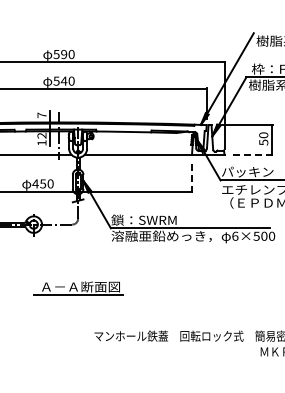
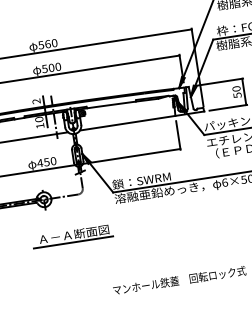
text: (64, 54) -> (48, 44), 590 -> 560
text: (63, 80) -> (50, 67), 540 -> 500
text: (41, 115) -> (36, 101), 7 -> 2
text: (41, 135) -> (38, 119), 12 -> 10
line: (251, 154) -> (228, 107), dashed -> solid
line: (192, 176) -> (178, 135), dashed -> solid
part: (78, 288) -> (72, 236), moved

